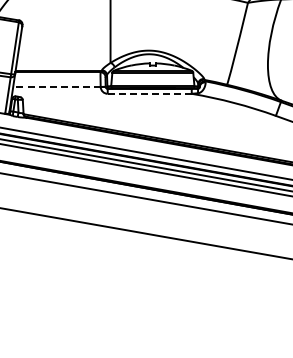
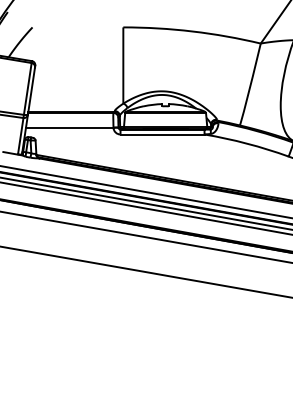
line: (56, 86) -> (69, 127), dashed -> solid
line: (149, 93) -> (162, 134), dashed -> solid

